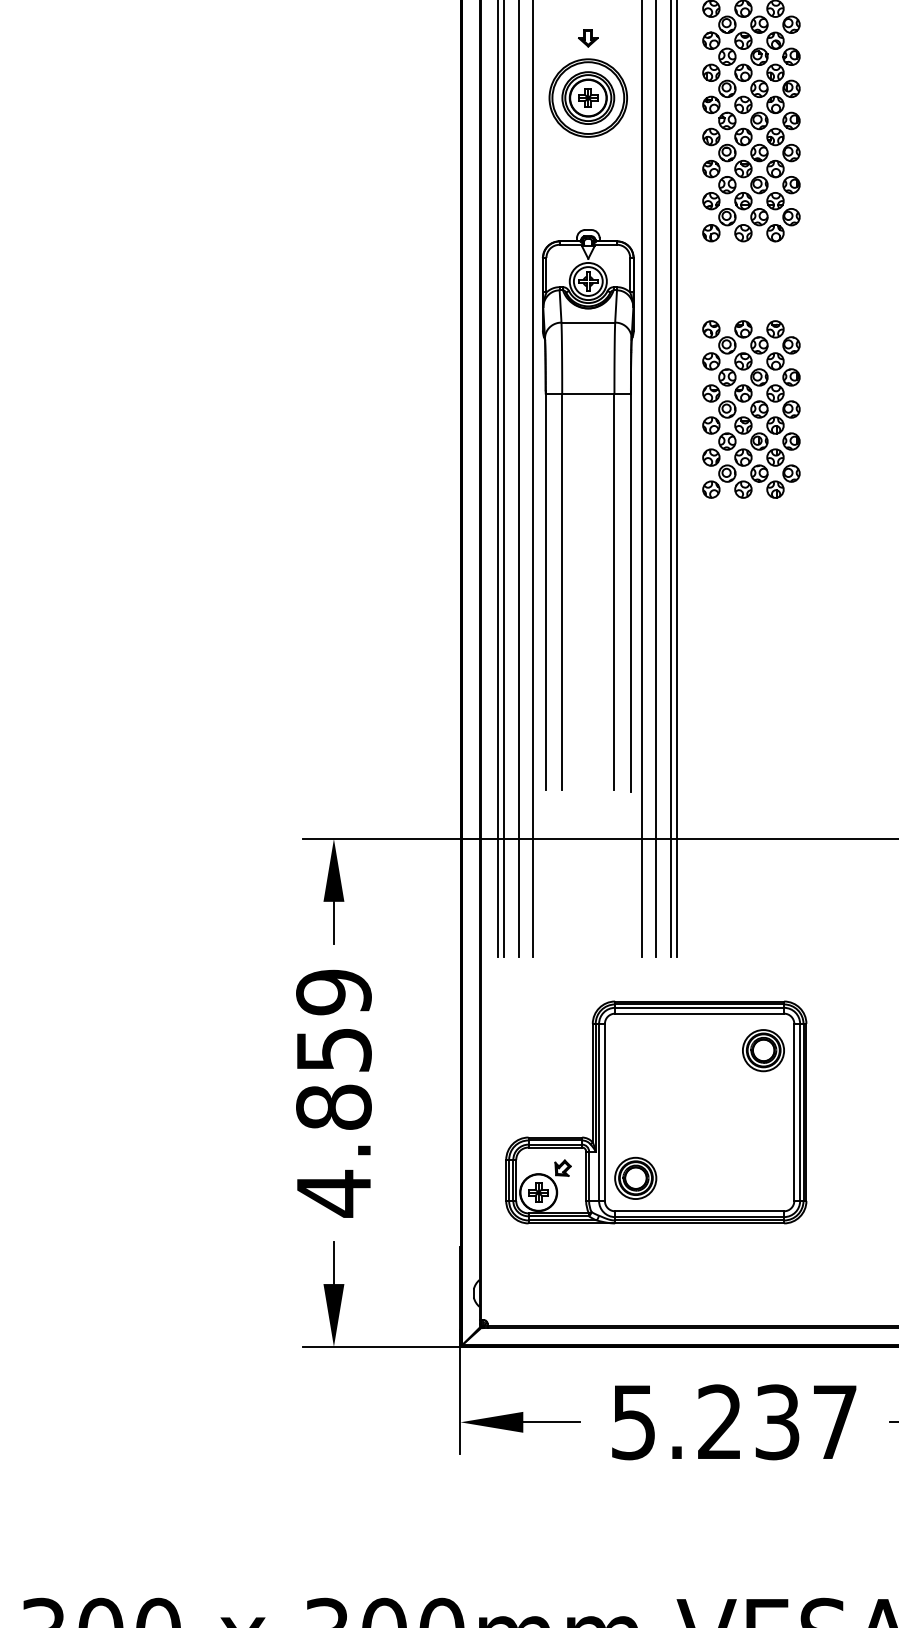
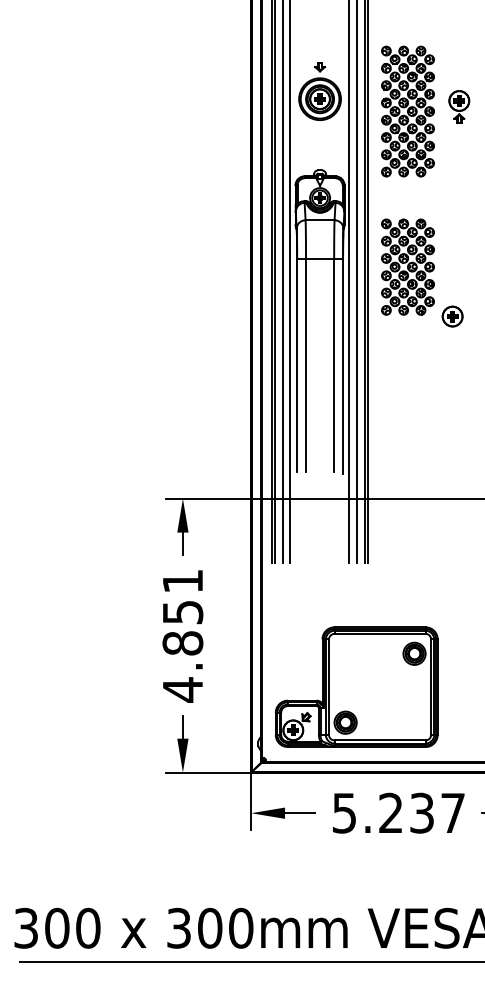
part: (846, 111) -> (459, 106), added
part: (833, 501) -> (452, 316), added
text: (333, 992) -> (182, 581), 4.859 -> 4.851
part: (655, 1111) -> (356, 686), moved

